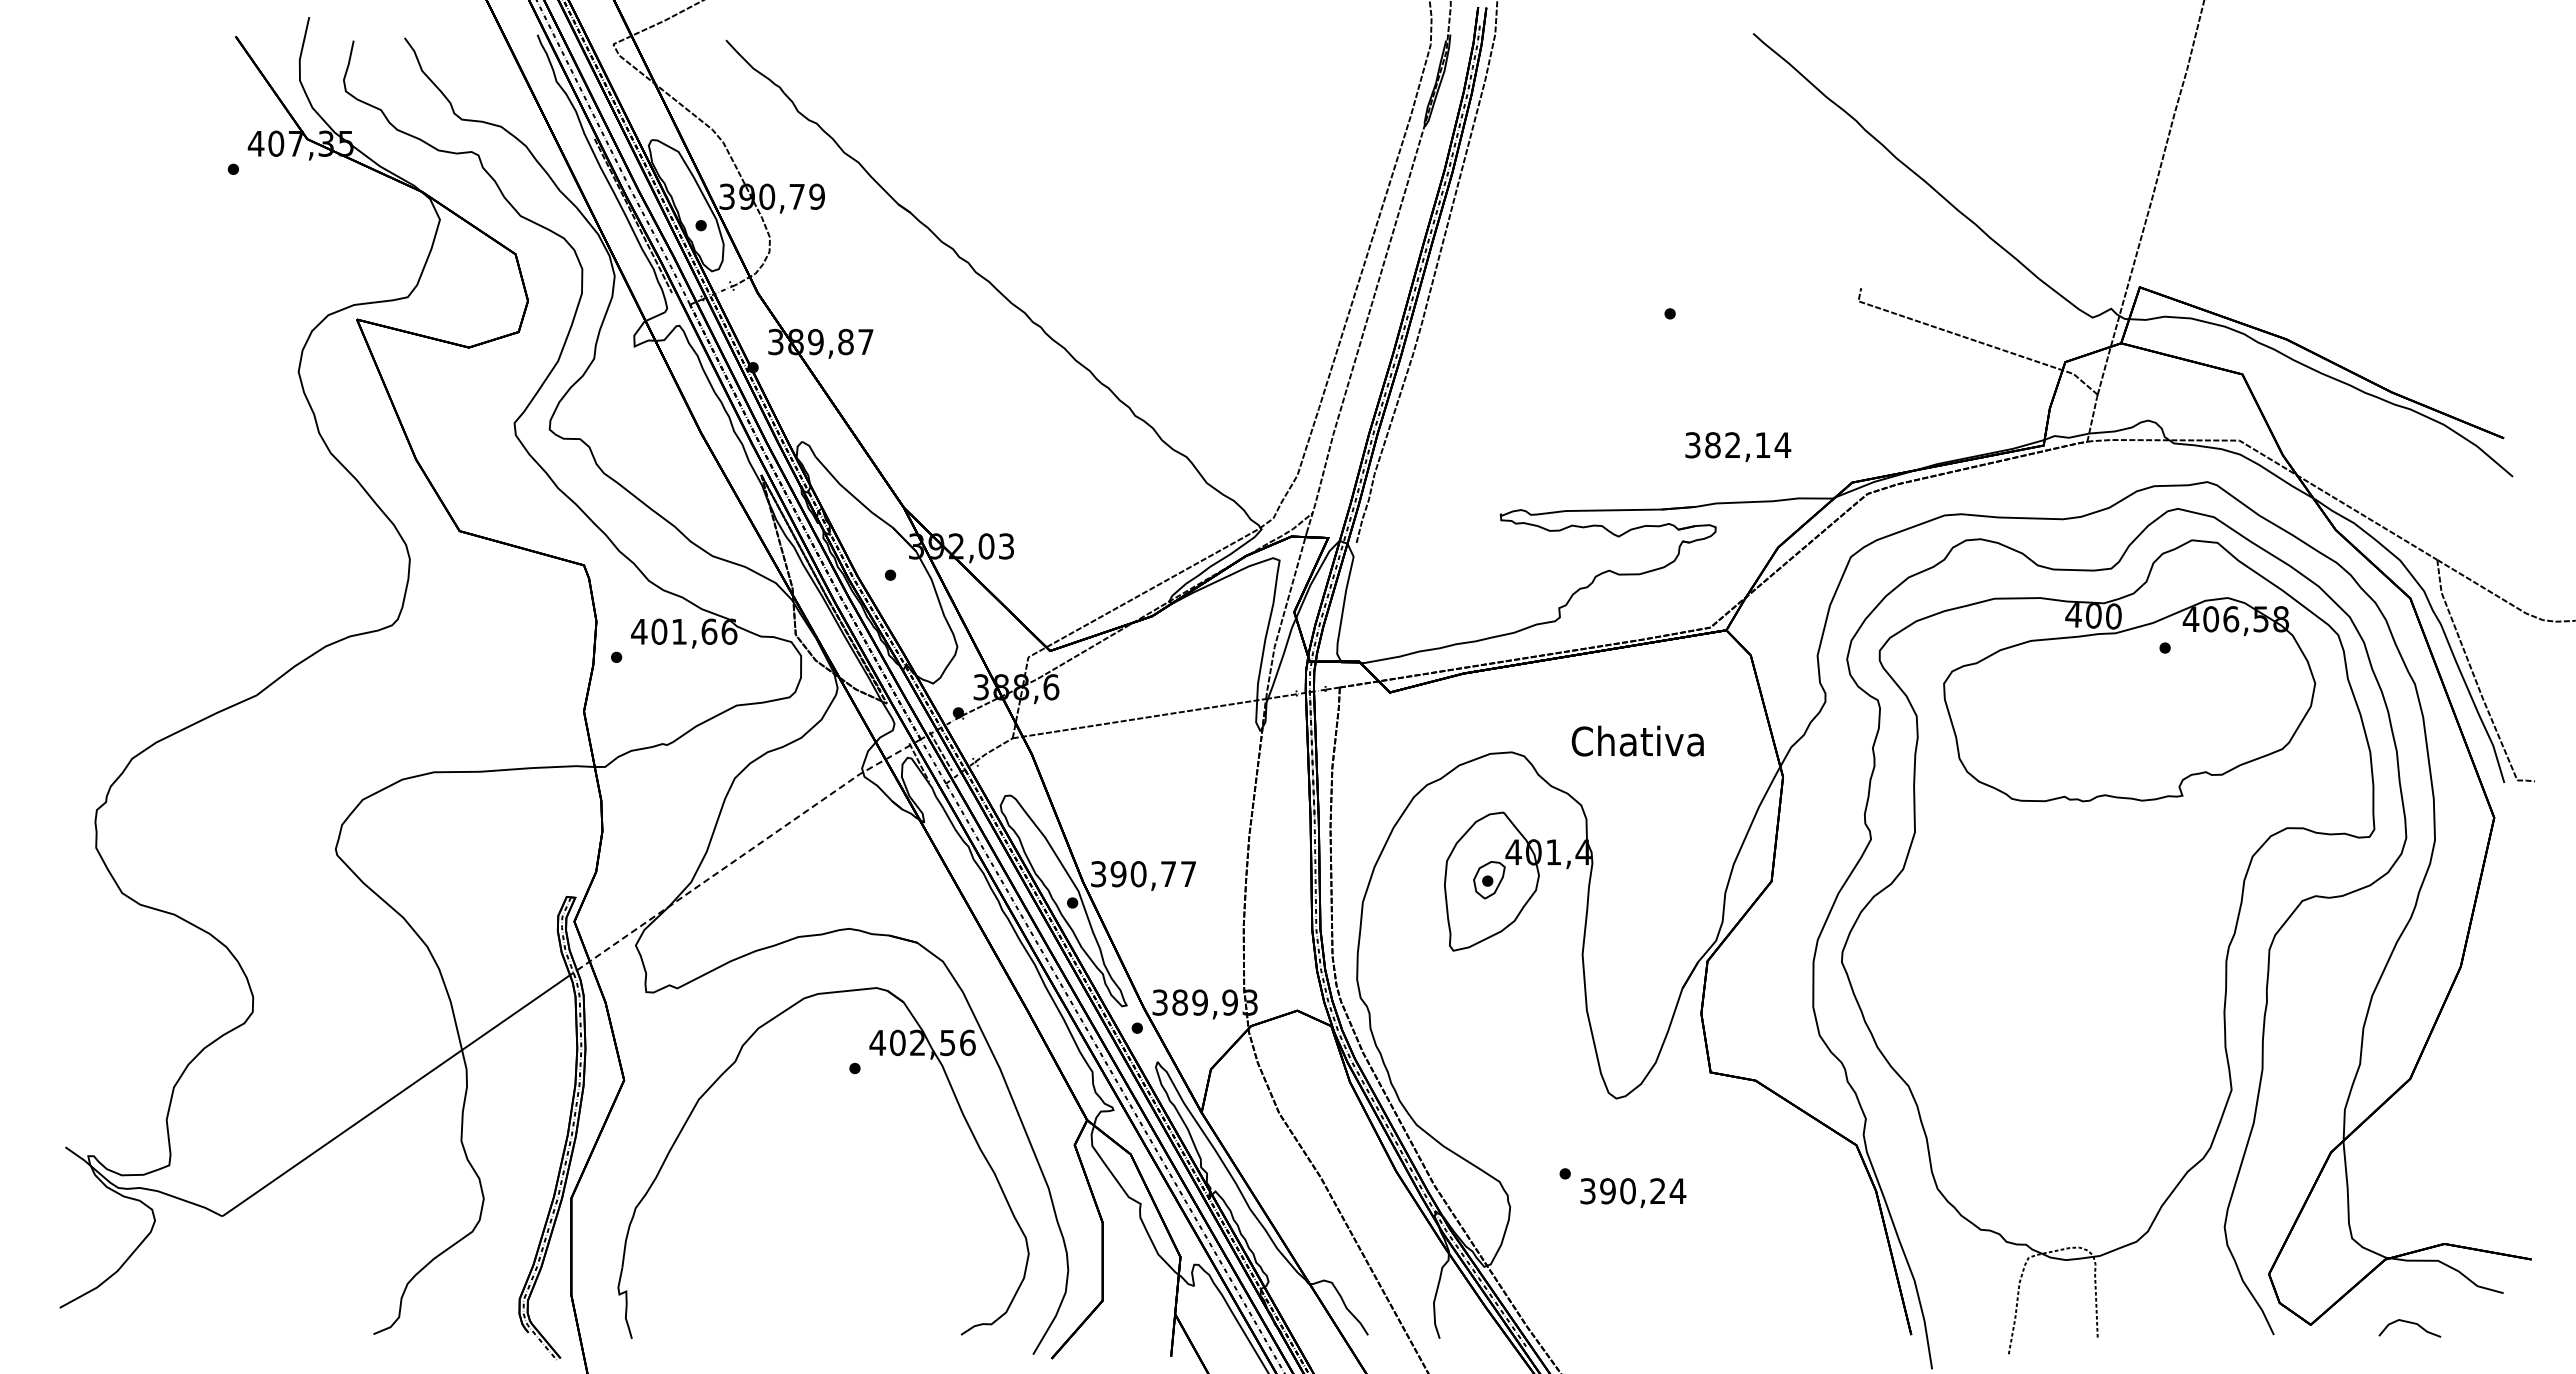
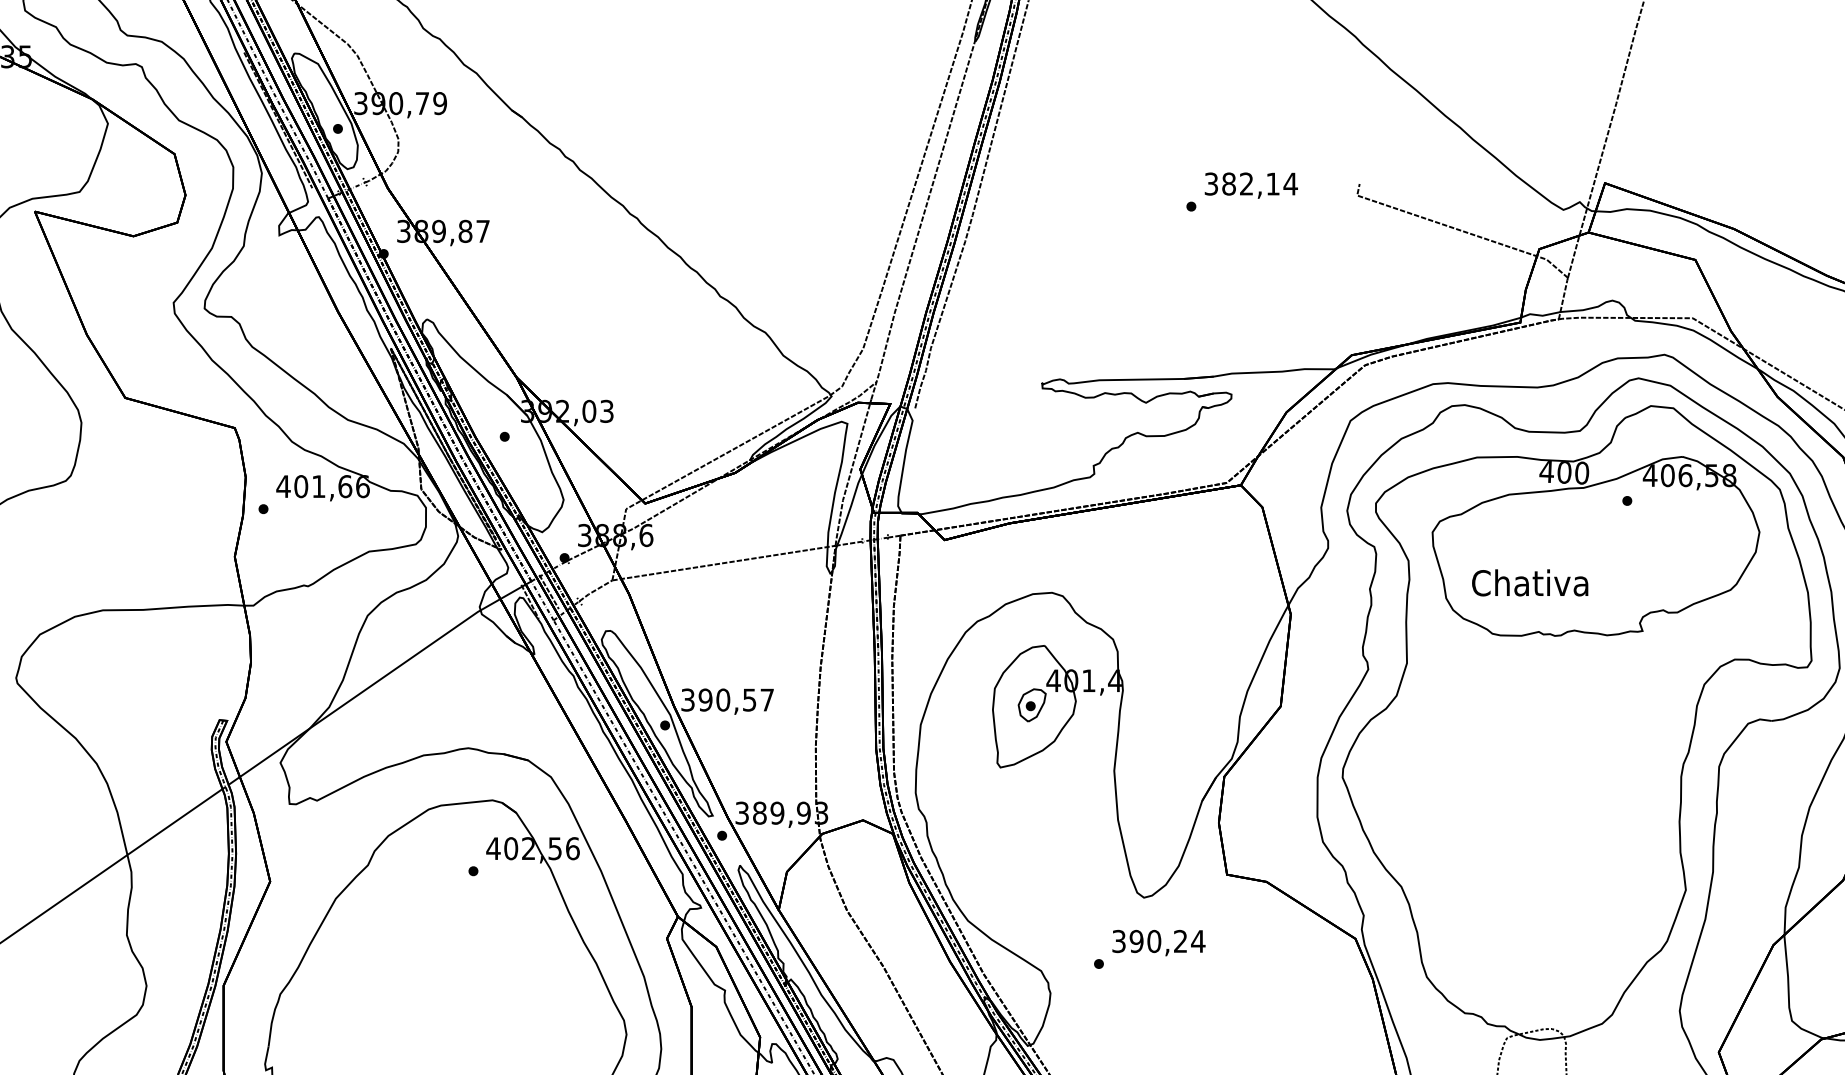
text: (1738, 446) -> (1251, 185), moved
text: (1637, 740) -> (1529, 582), moved
line: (747, 851) -> (378, 680), dashed -> solid
text: (1168, 874) -> (749, 700), 390,77 -> 390,57
text: (1633, 1192) -> (1159, 942), moved

